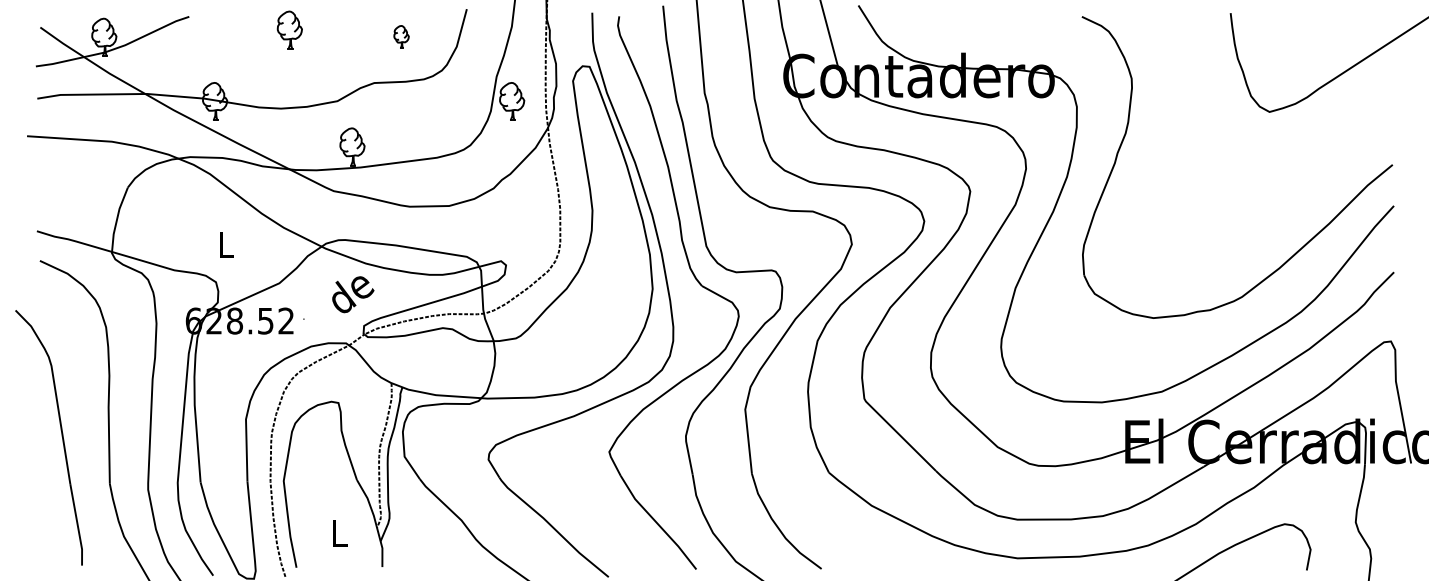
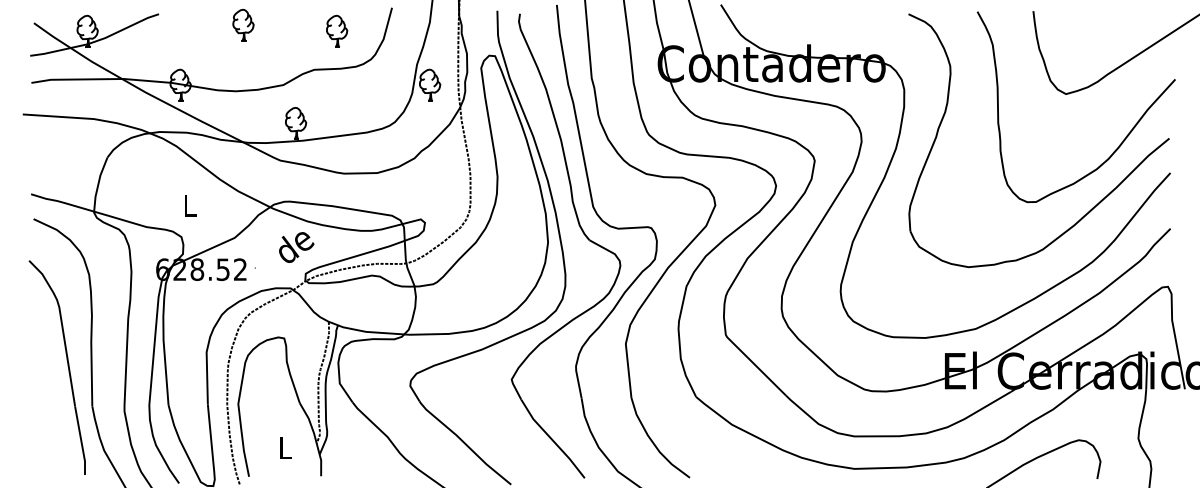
part: (401, 36) -> (337, 30), size x1.67
curve: (1336, 167) -> (1122, 140), added
part: (61, 436) -> (67, 366), moved

